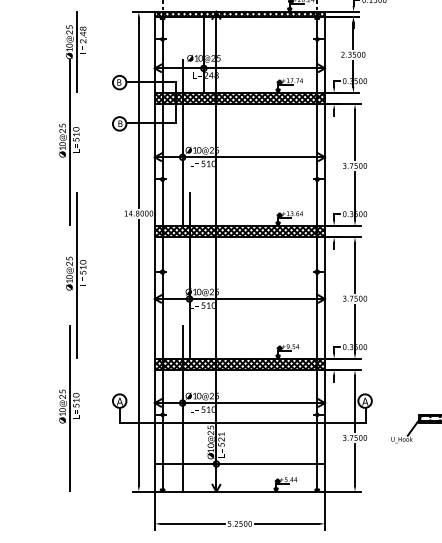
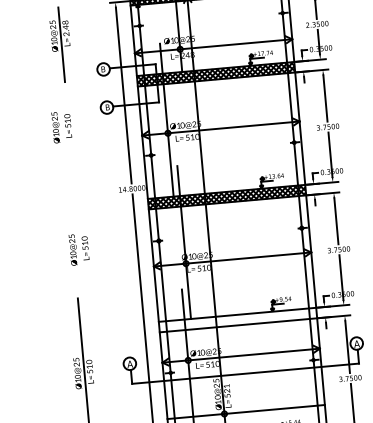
line: (70, 142) -> (63, 128), removed
line: (77, 275) -> (80, 251), removed
hatch: (239, 364) -> (237, 320), removed

